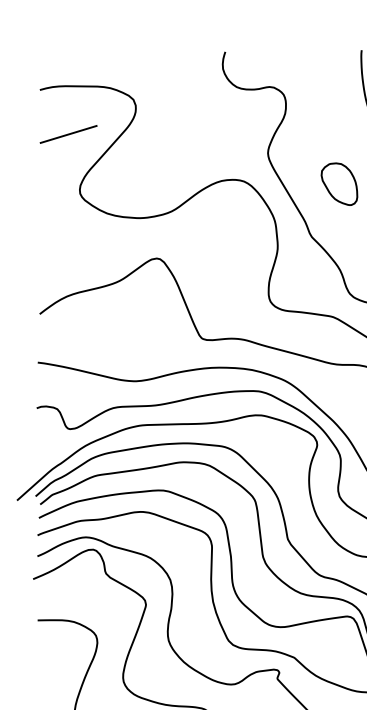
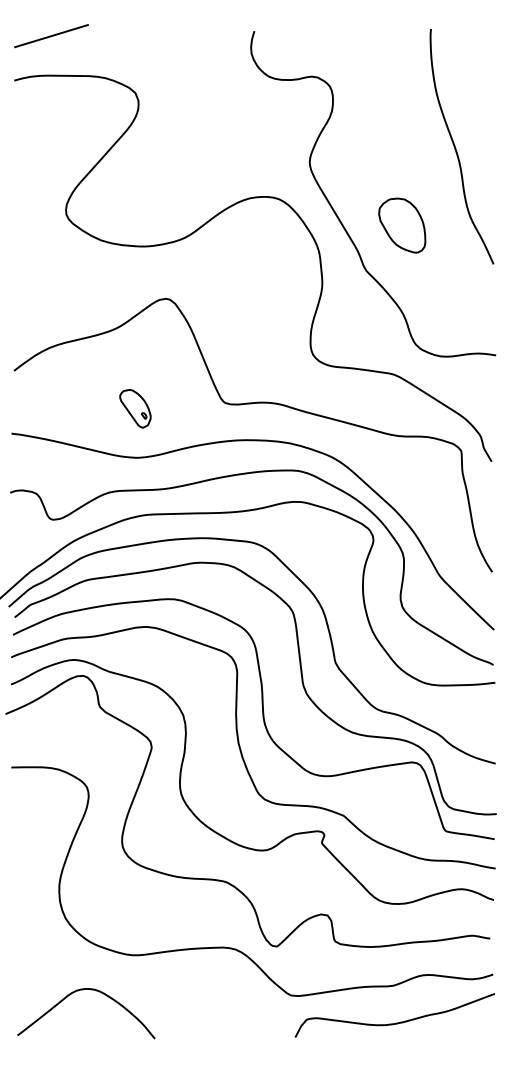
line: (68, 134) -> (51, 36), moved
part: (339, 184) -> (402, 225), moved
part: (133, 343) -> (135, 408), added

